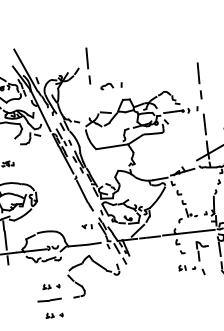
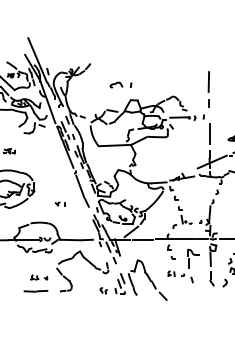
line: (87, 65) -> (99, 62), removed
part: (86, 226) -> (59, 203), moved
part: (145, 277) -> (133, 279), added
part: (54, 315) -> (39, 306), removed

